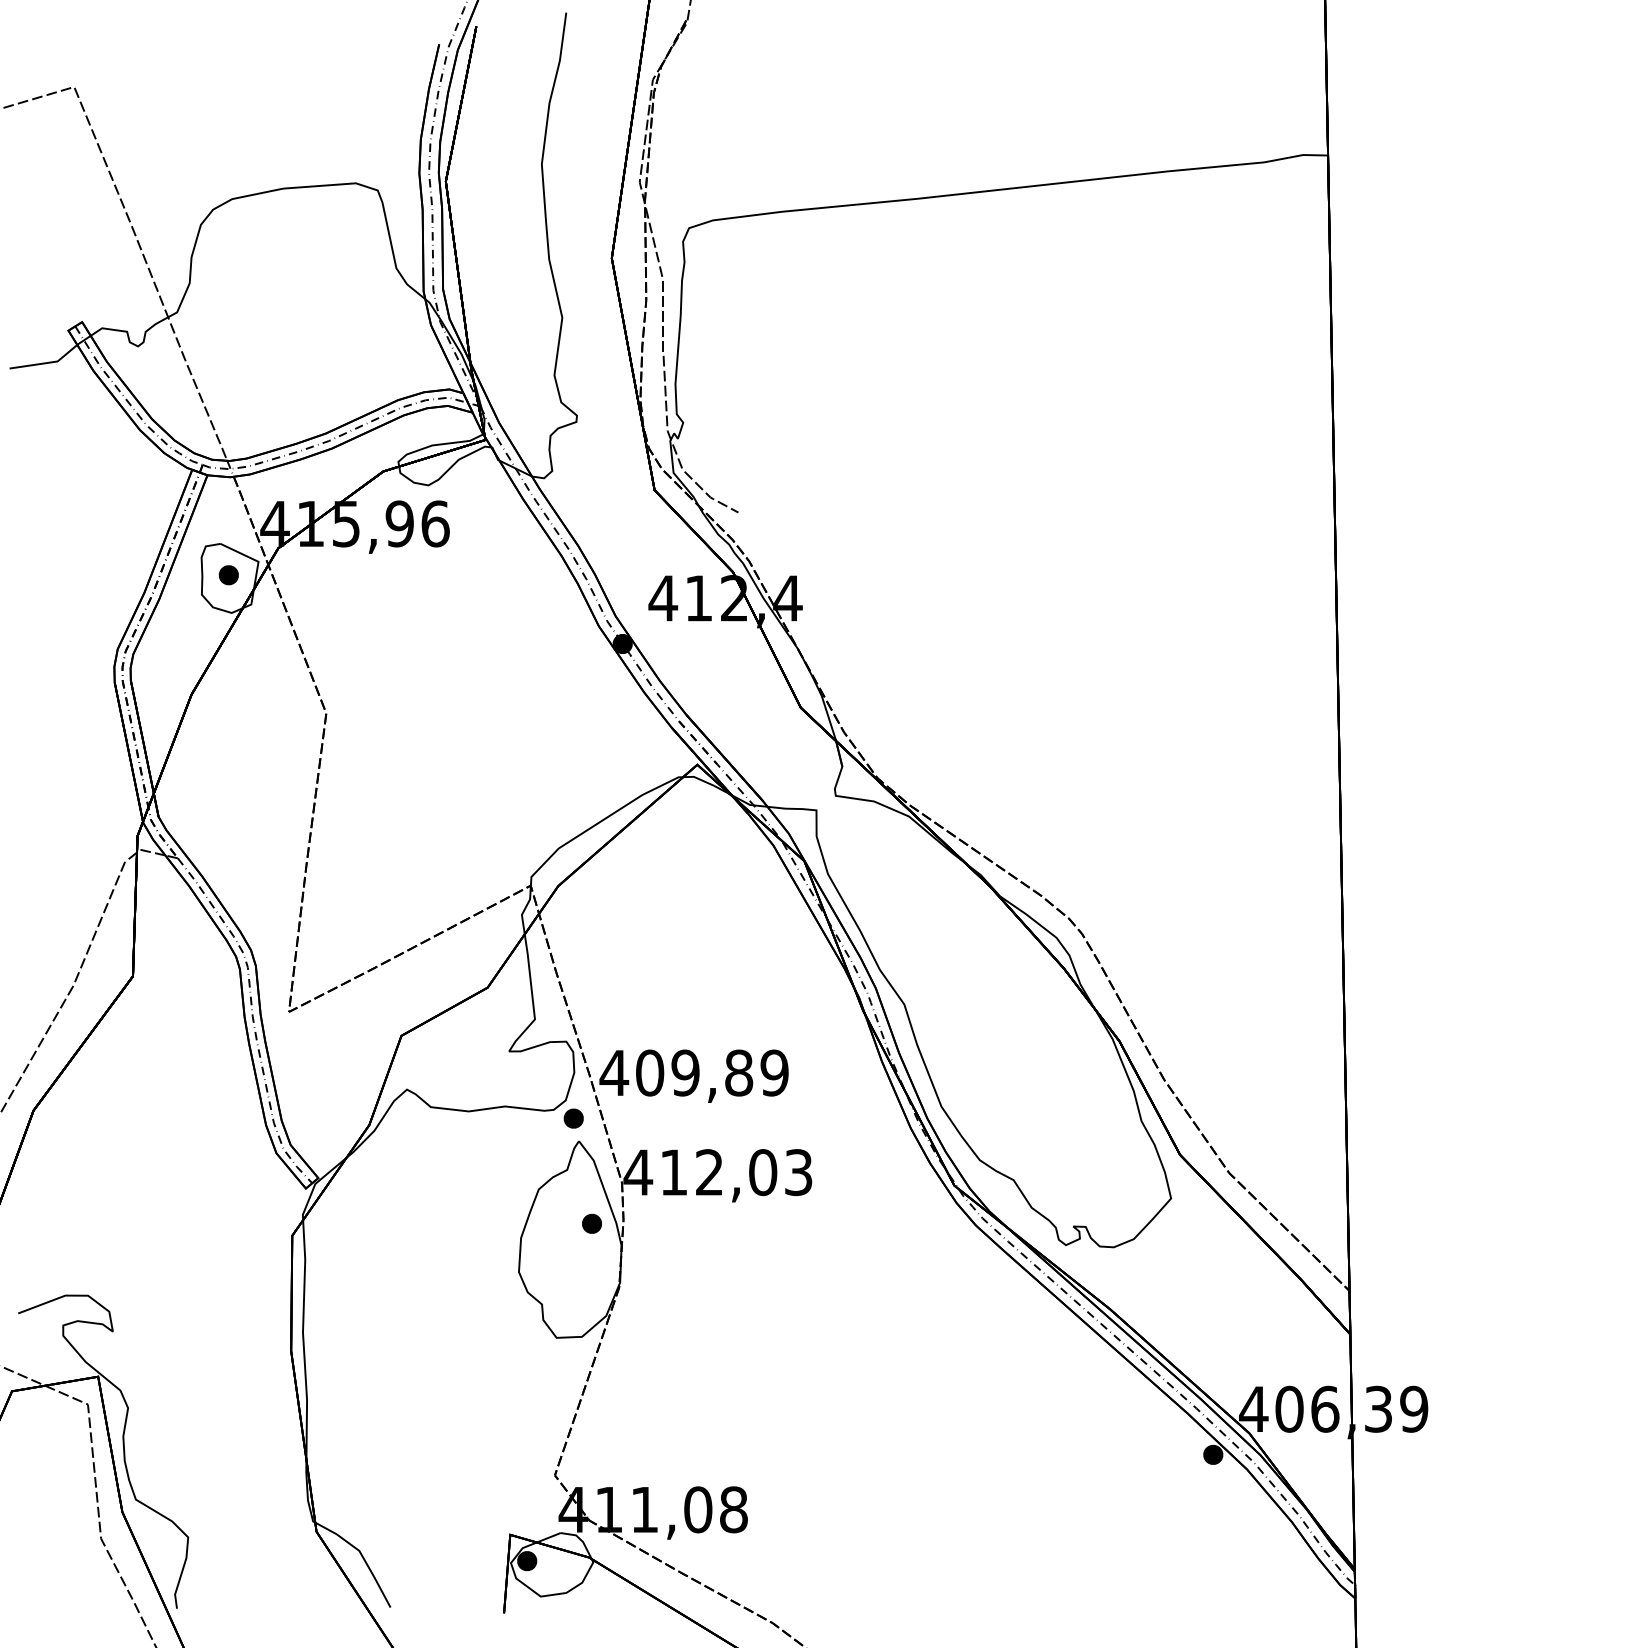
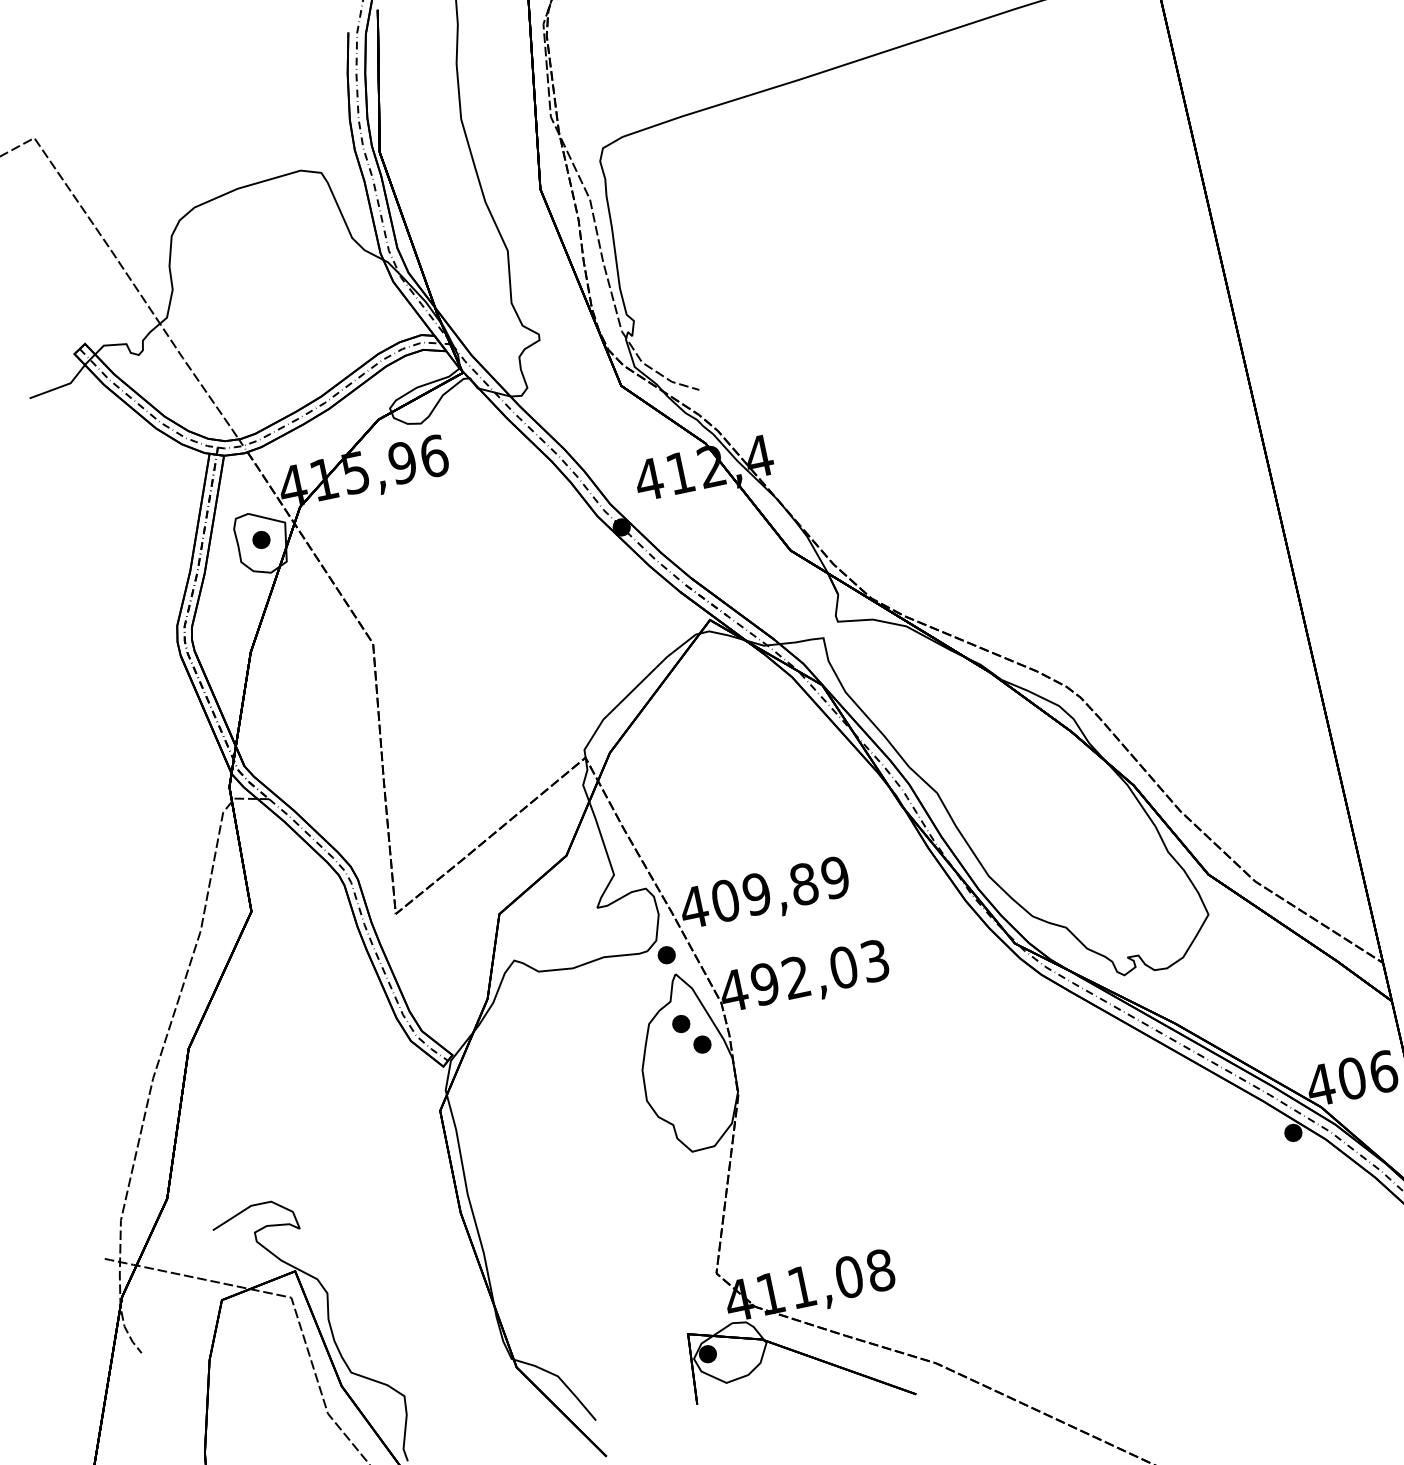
text: (673, 1172) -> (764, 984), 412,03 -> 492,03
part: (573, 1196) -> (680, 1023), added

